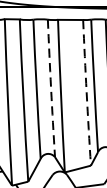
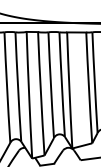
arc: (50, 88) -> (61, 84), dashed -> solid
arc: (86, 92) -> (88, 87), dashed -> solid

